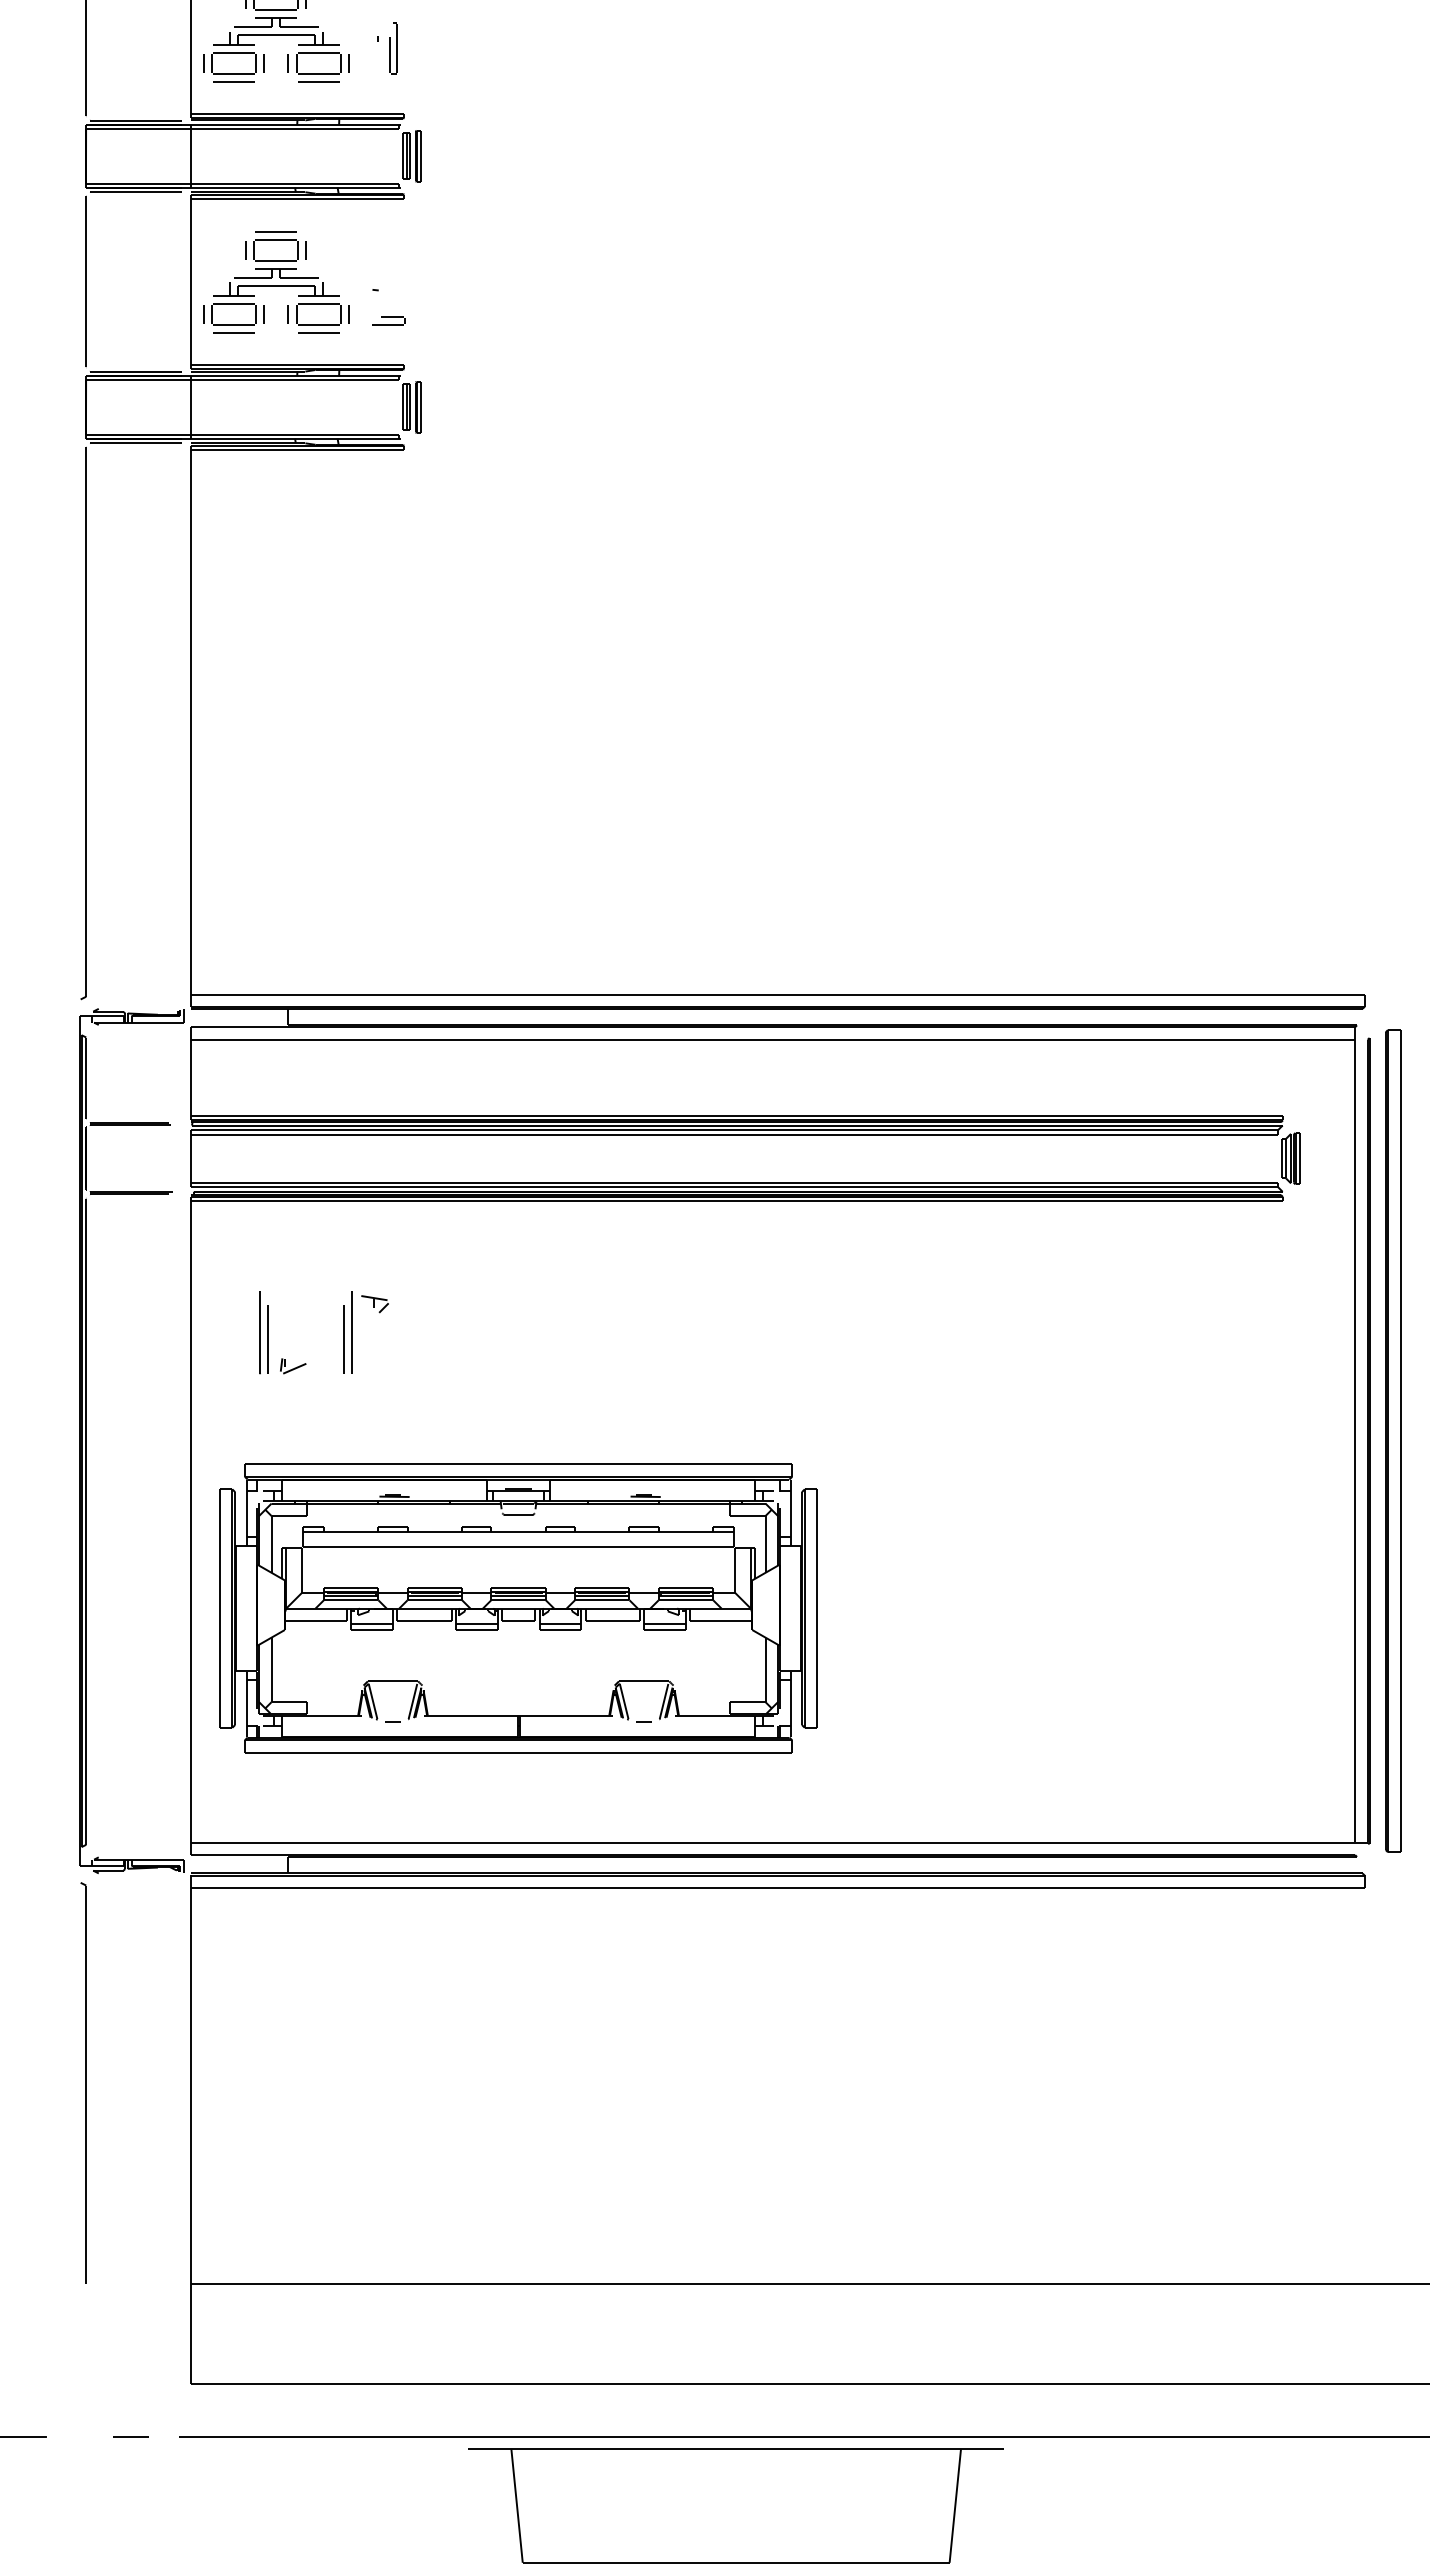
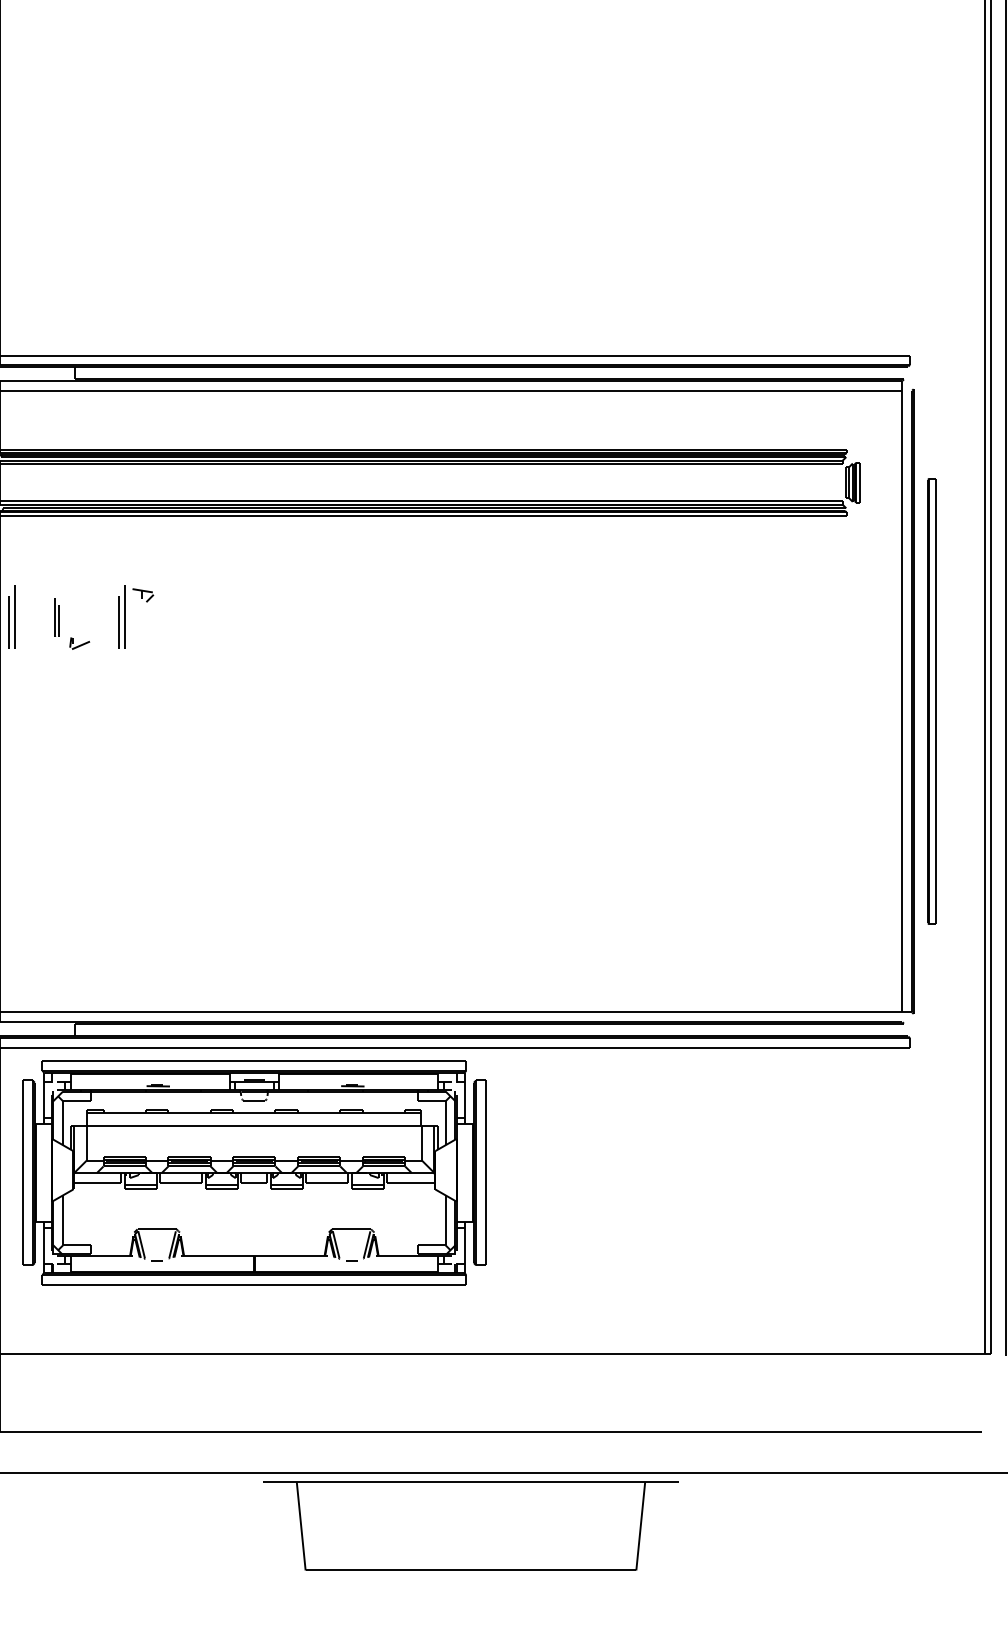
part: (205, 1332) -> (11, 617), added
part: (263, 1332) -> (56, 617), size x0.6
part: (1393, 1440) -> (932, 701), size x0.7
part: (518, 1608) -> (254, 1172), moved
part: (735, 2505) -> (470, 1526), moved

